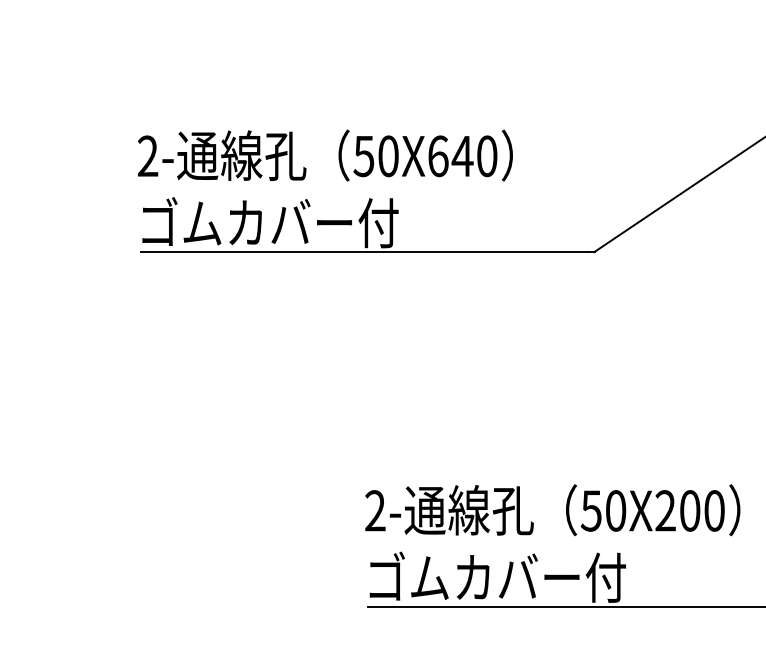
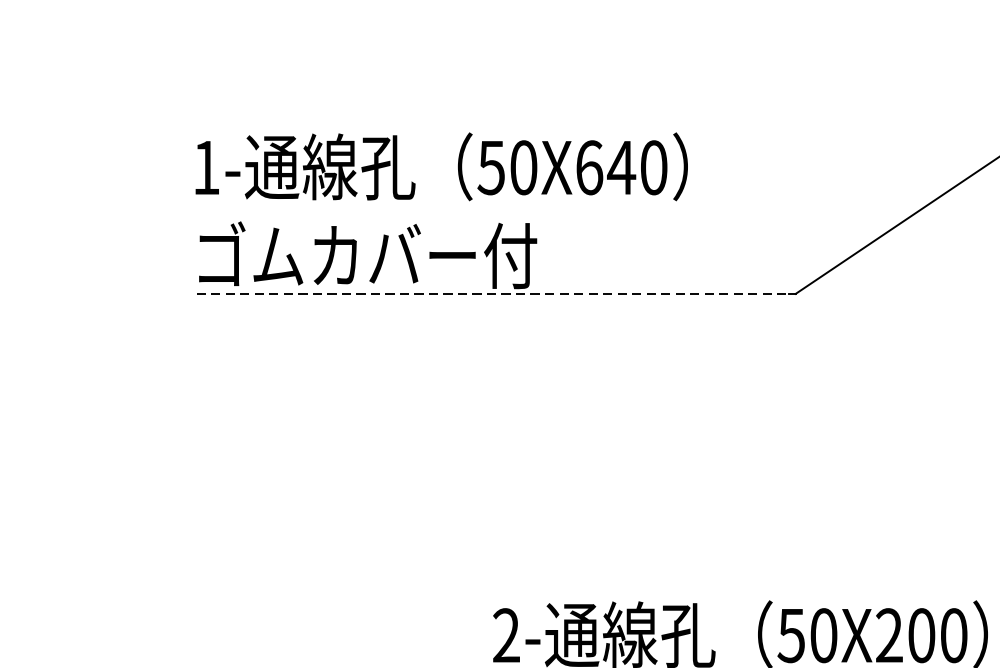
text: (147, 155) -> (205, 166), 2- -> 1-
line: (365, 251) -> (493, 293), solid -> dashed

